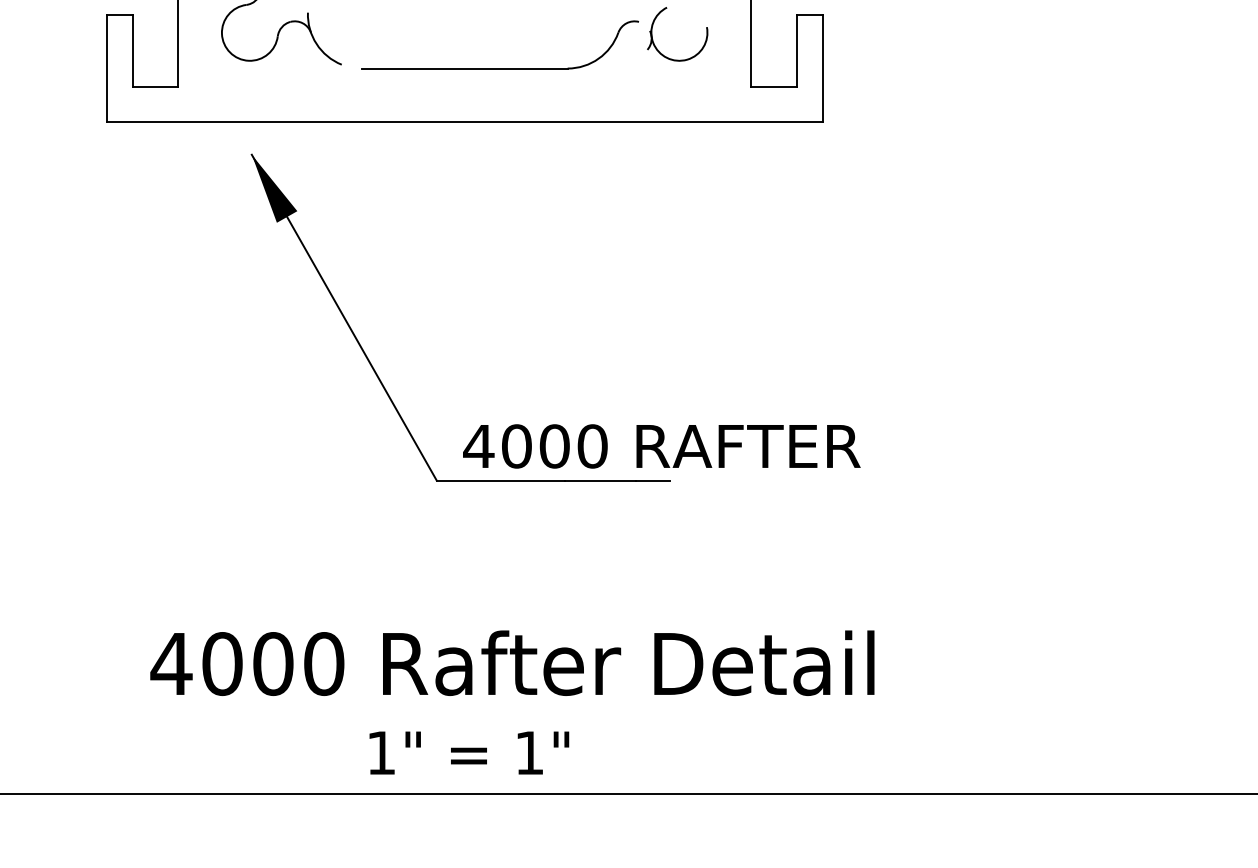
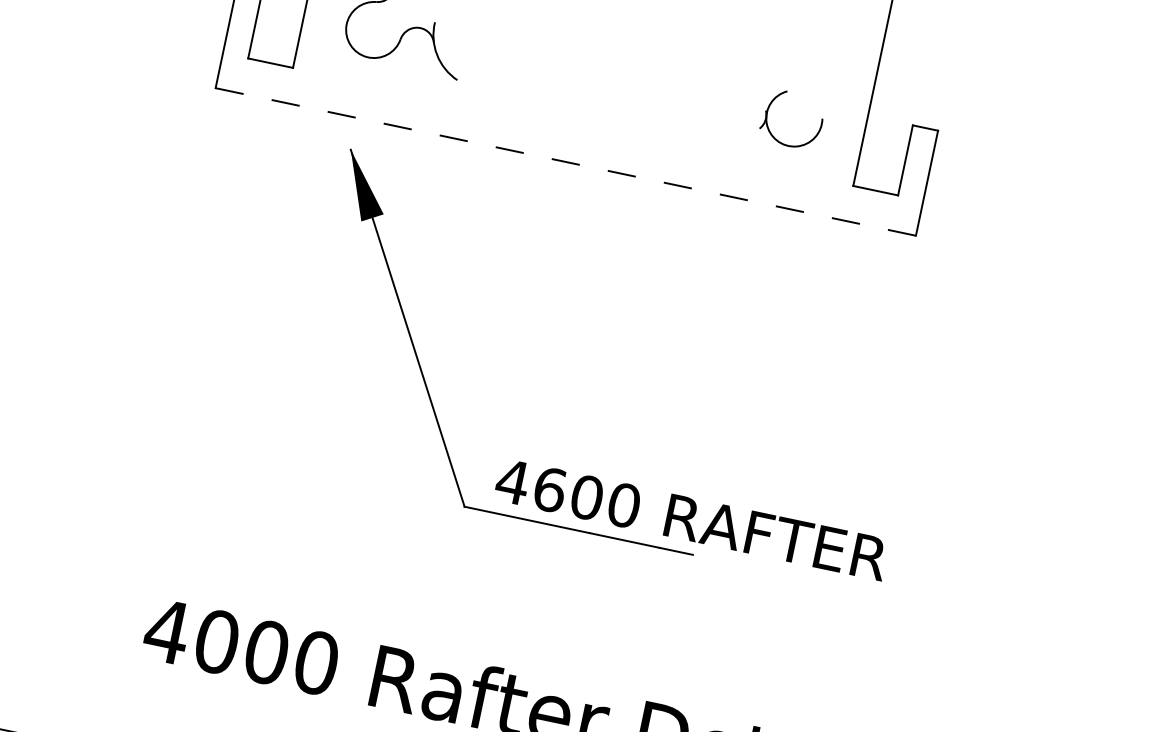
part: (499, 68) -> (610, 116), removed
line: (464, 122) -> (565, 162), solid -> dashed
text: (517, 446) -> (550, 490), 4000 -> 4600

